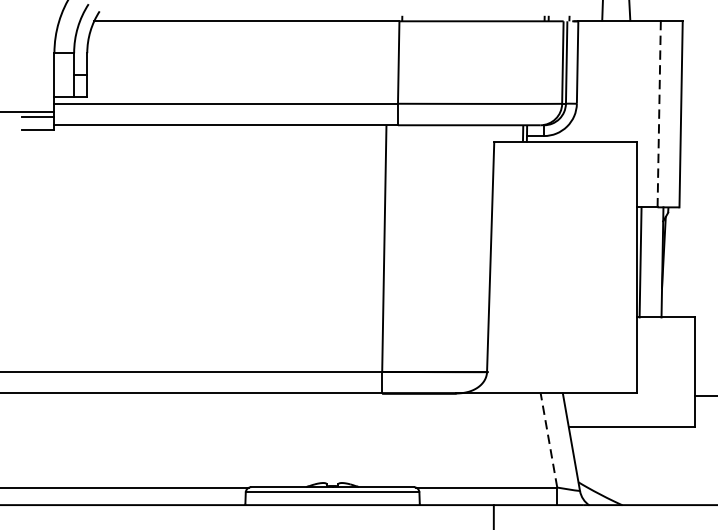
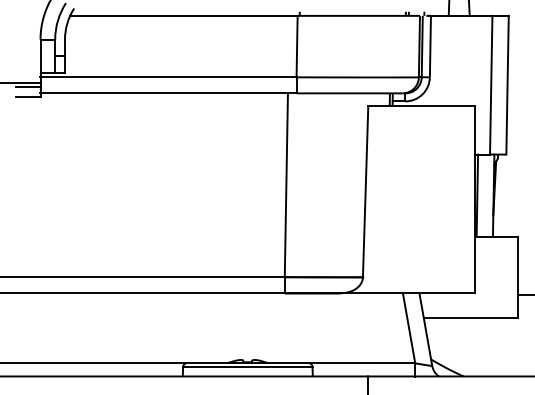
line: (659, 113) -> (491, 84), dashed -> solid
line: (549, 440) -> (409, 328), dashed -> solid

